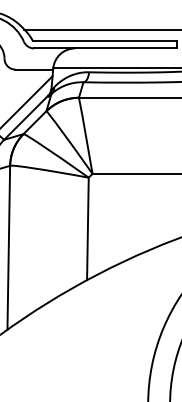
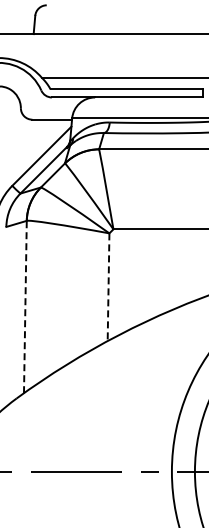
line: (87, 229) -> (108, 287), solid -> dashed
line: (8, 247) -> (25, 306), solid -> dashed

